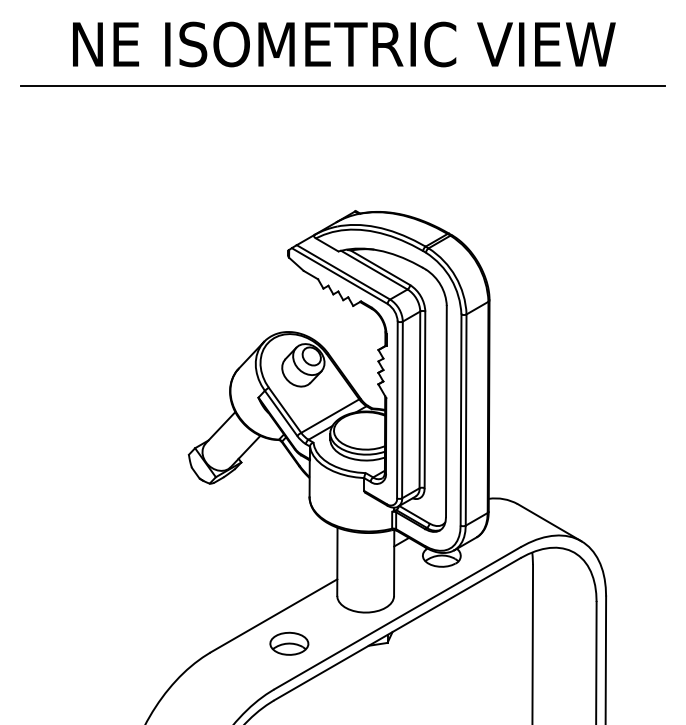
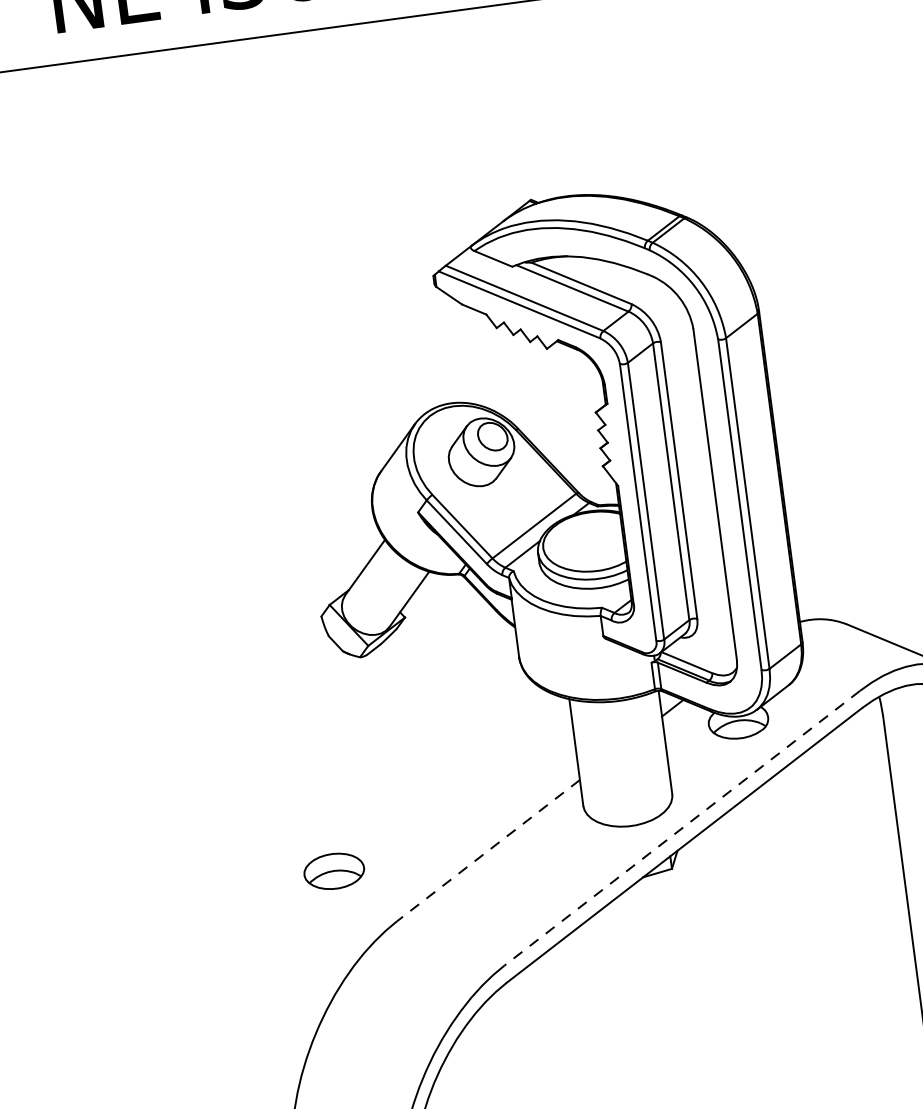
line: (273, 616) -> (487, 851), solid -> dashed
line: (396, 618) -> (680, 828), solid -> dashed
part: (289, 643) -> (334, 870), moved

